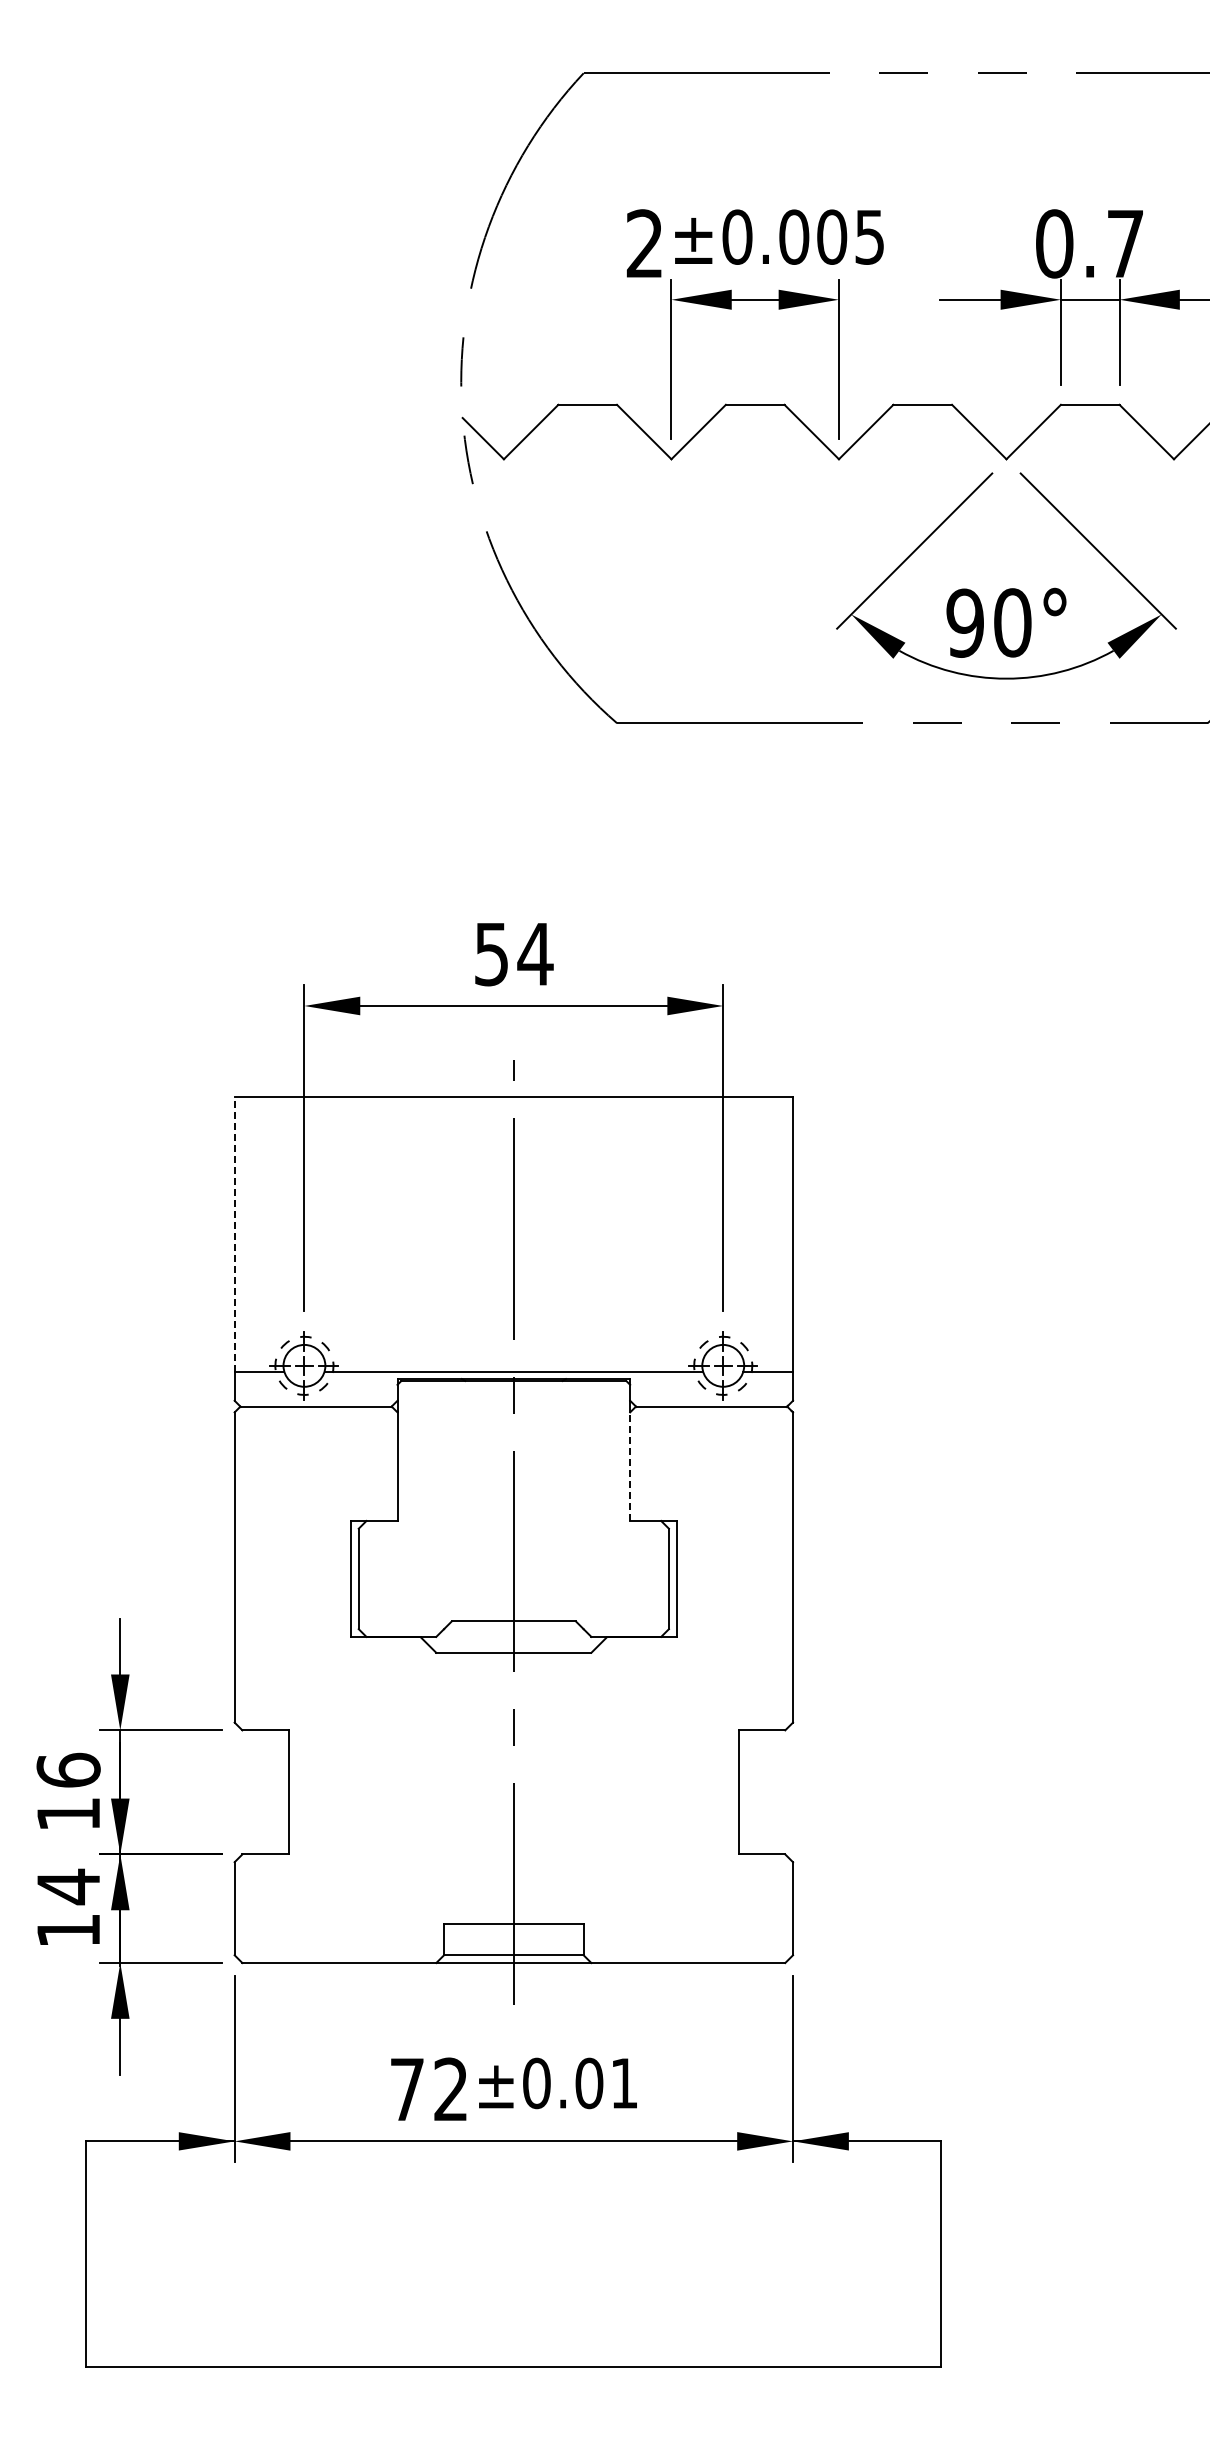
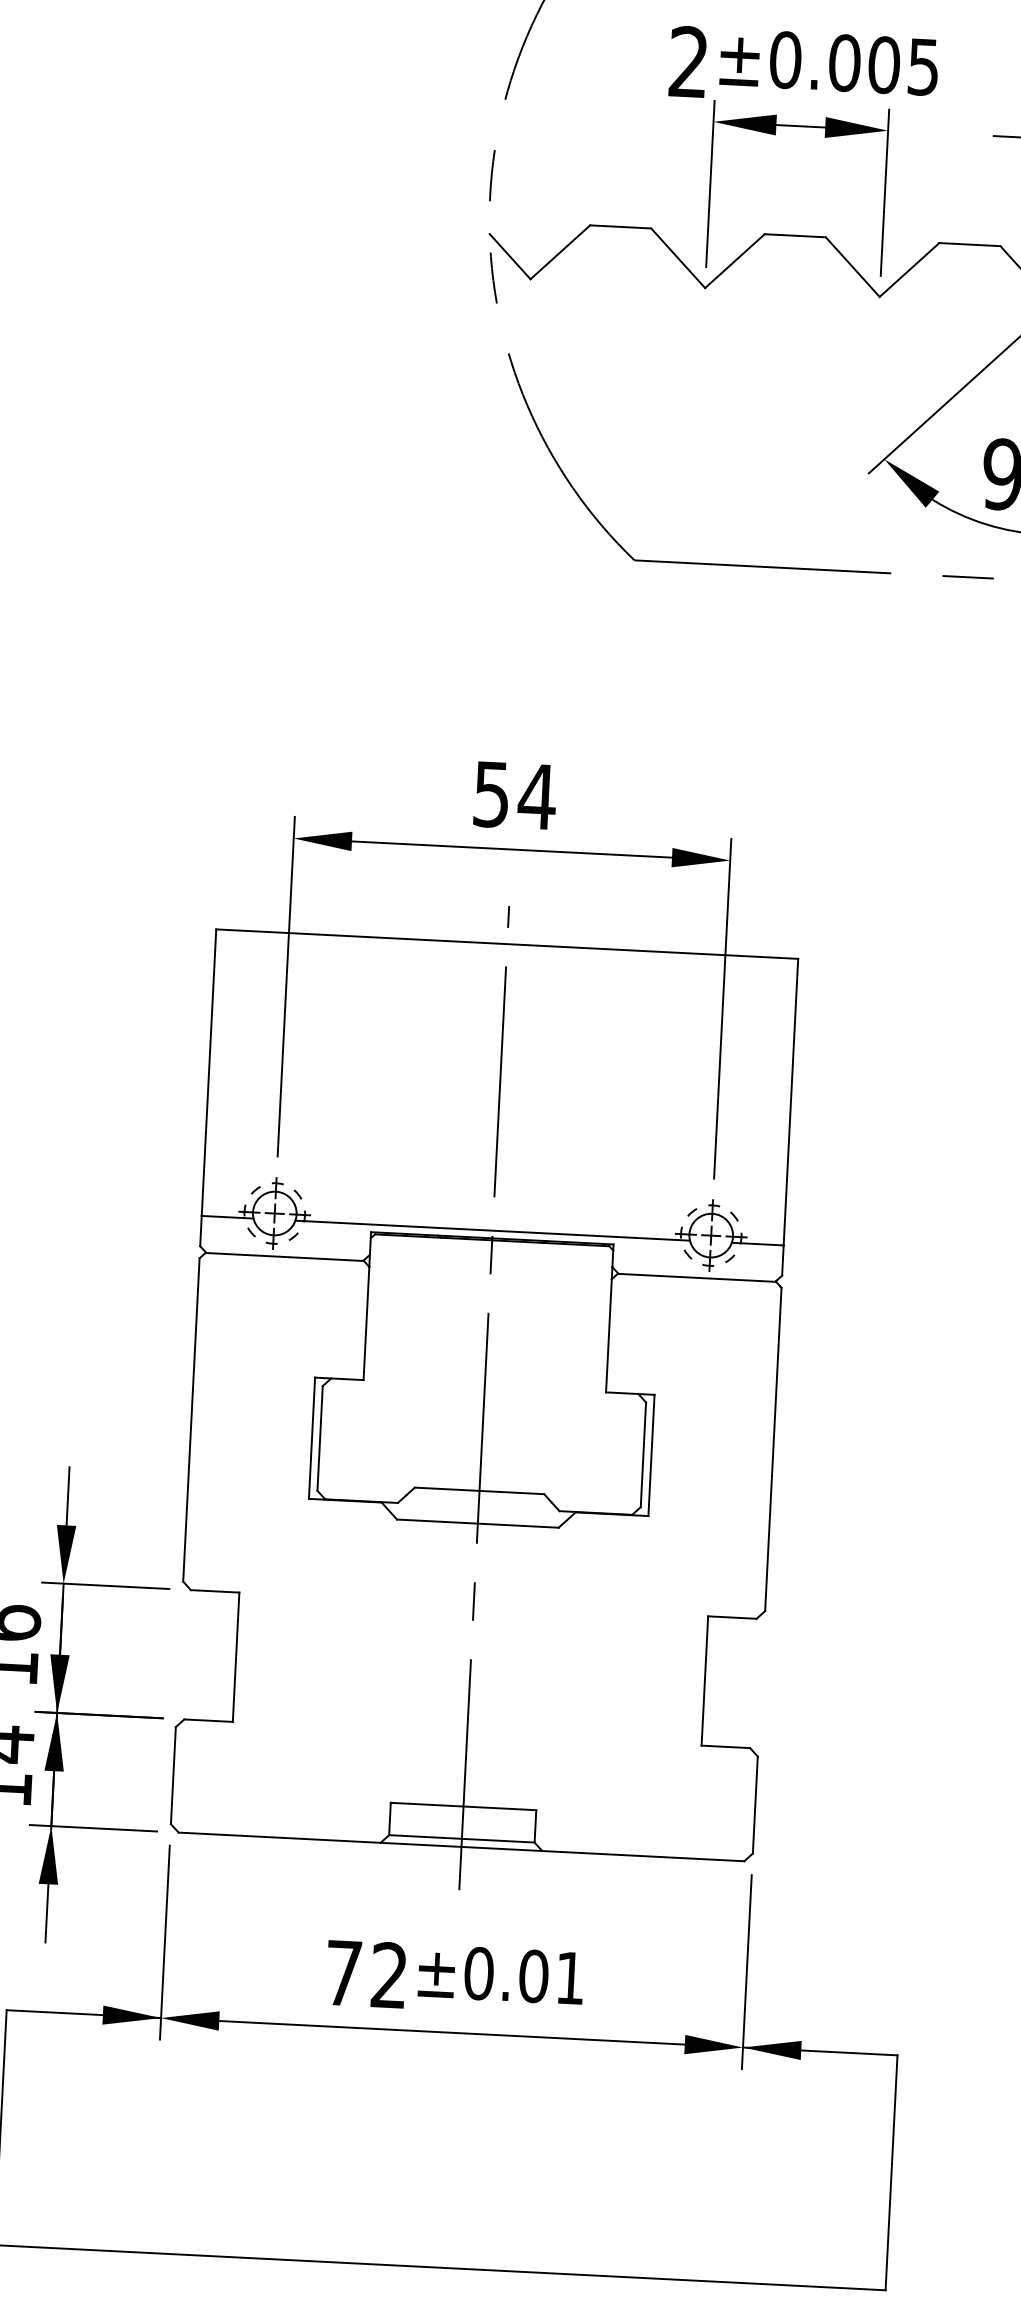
line: (234, 1233) -> (208, 1071), dashed -> solid
line: (630, 1466) -> (609, 1335), dashed -> solid

